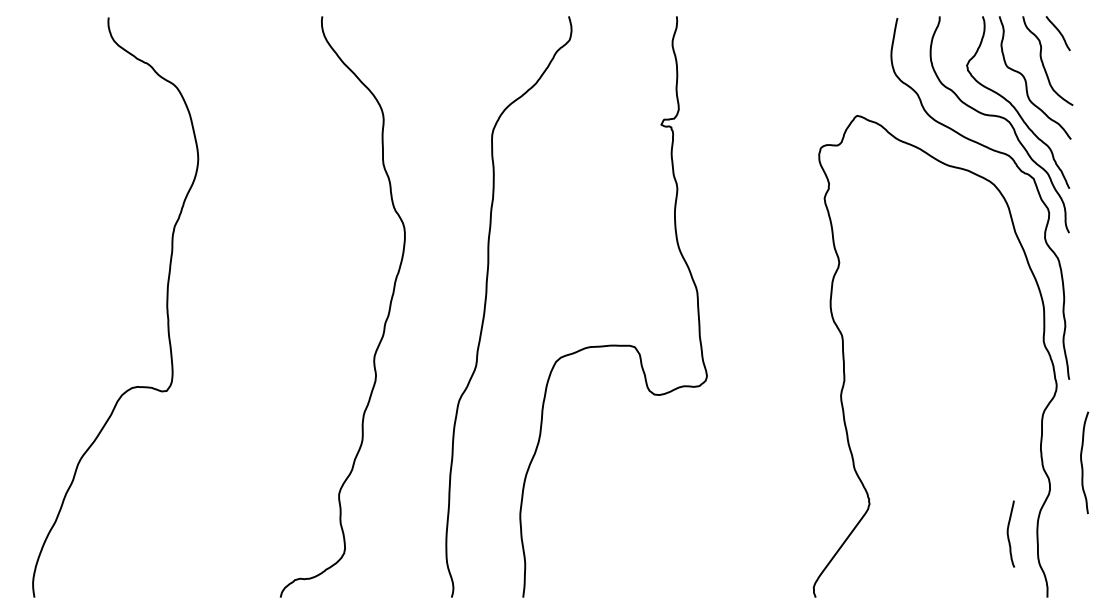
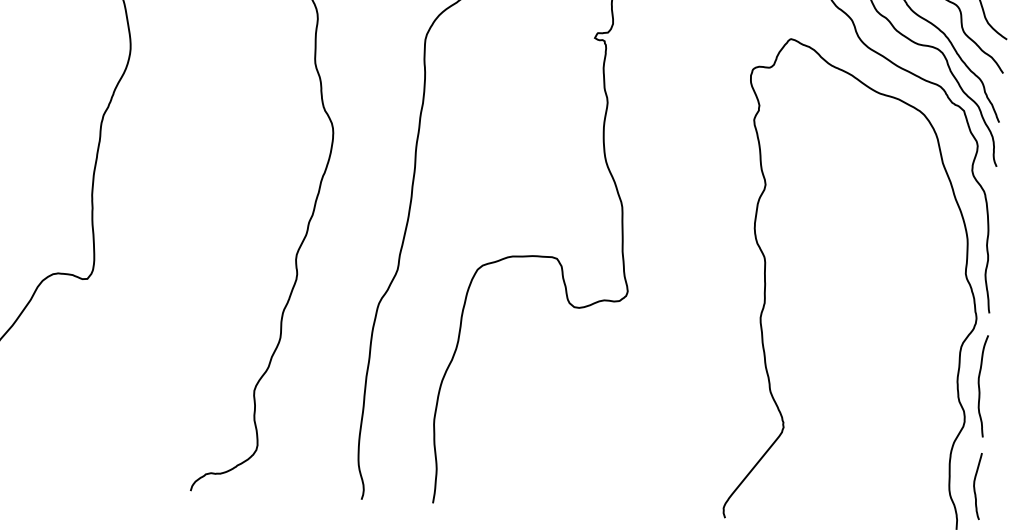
curve: (1082, 462) -> (979, 385), moved
curve: (1008, 533) -> (974, 485), moved

